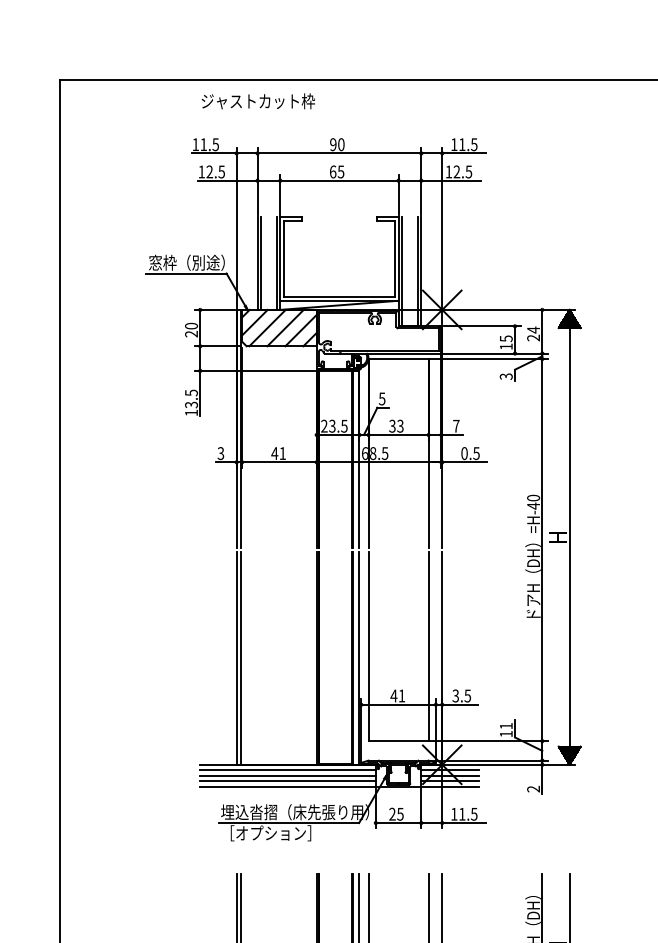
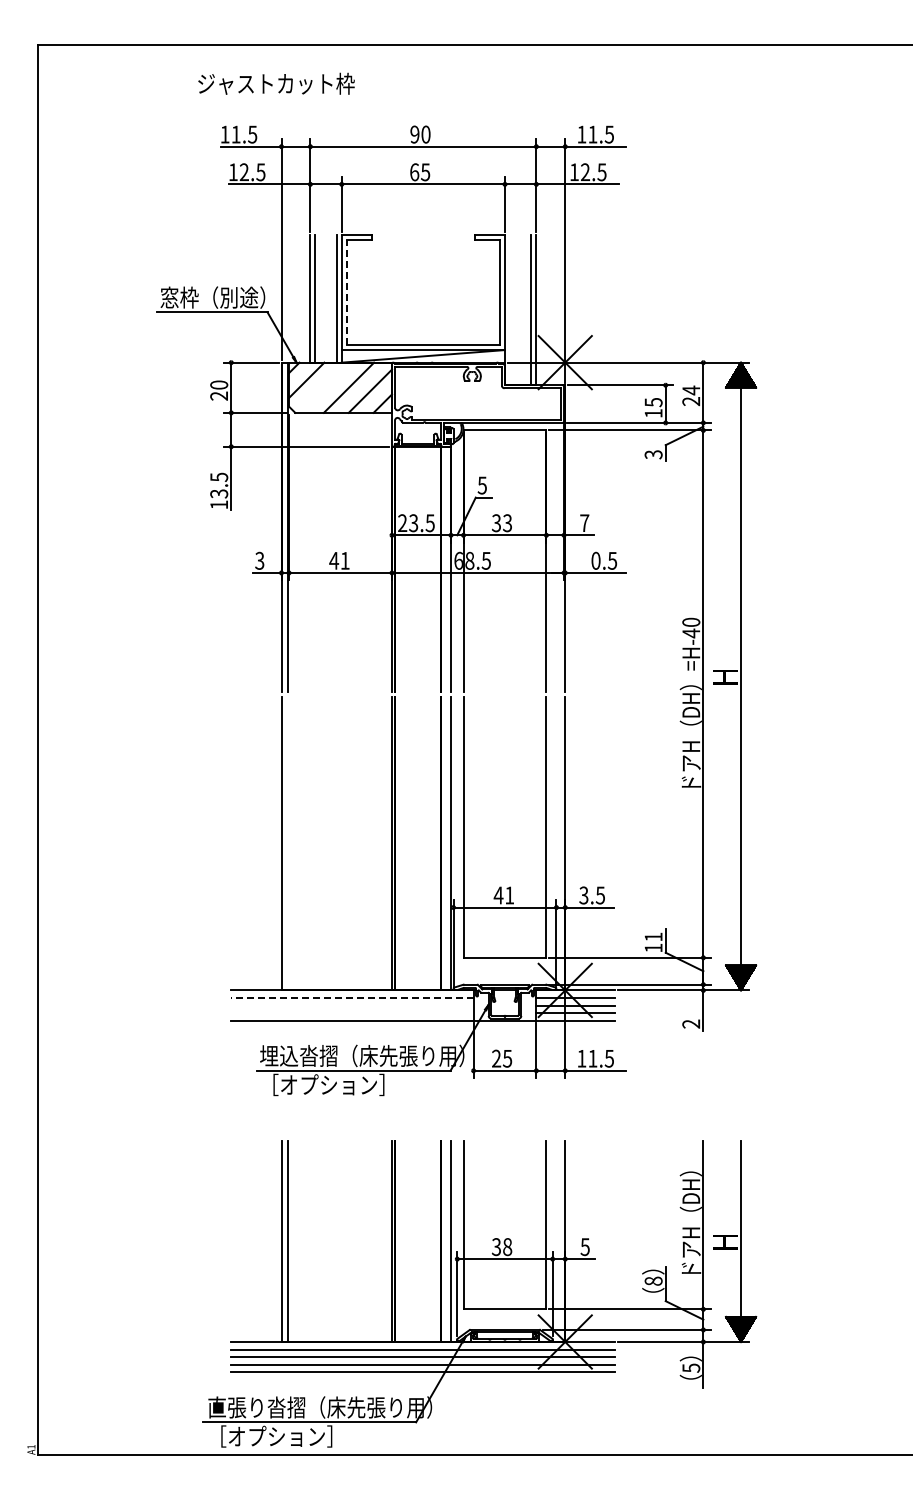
text: (258, 101) -> (276, 83), moved
line: (283, 259) -> (346, 292), solid -> dashed
line: (402, 271) -> (510, 309), removed
line: (267, 327) -> (324, 387), removed
line: (240, 658) -> (287, 843), removed
line: (287, 769) -> (351, 997), solid -> dashed
line: (288, 775) -> (352, 1005), removed
line: (288, 781) -> (352, 1013), removed

